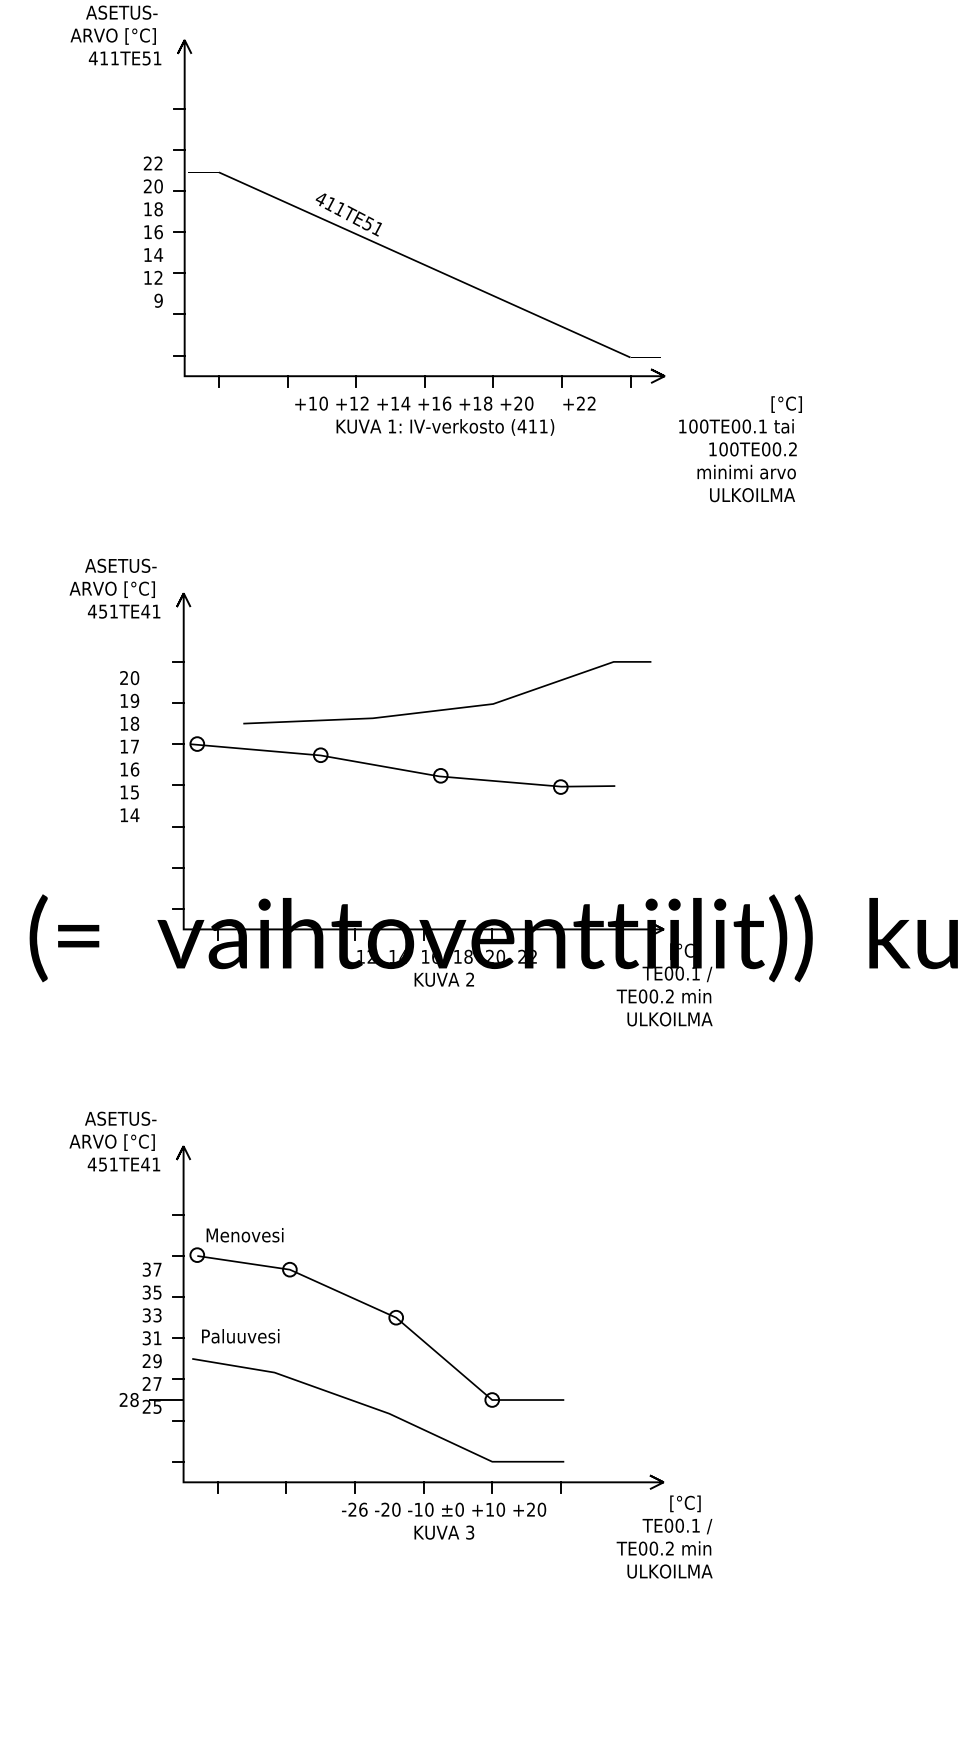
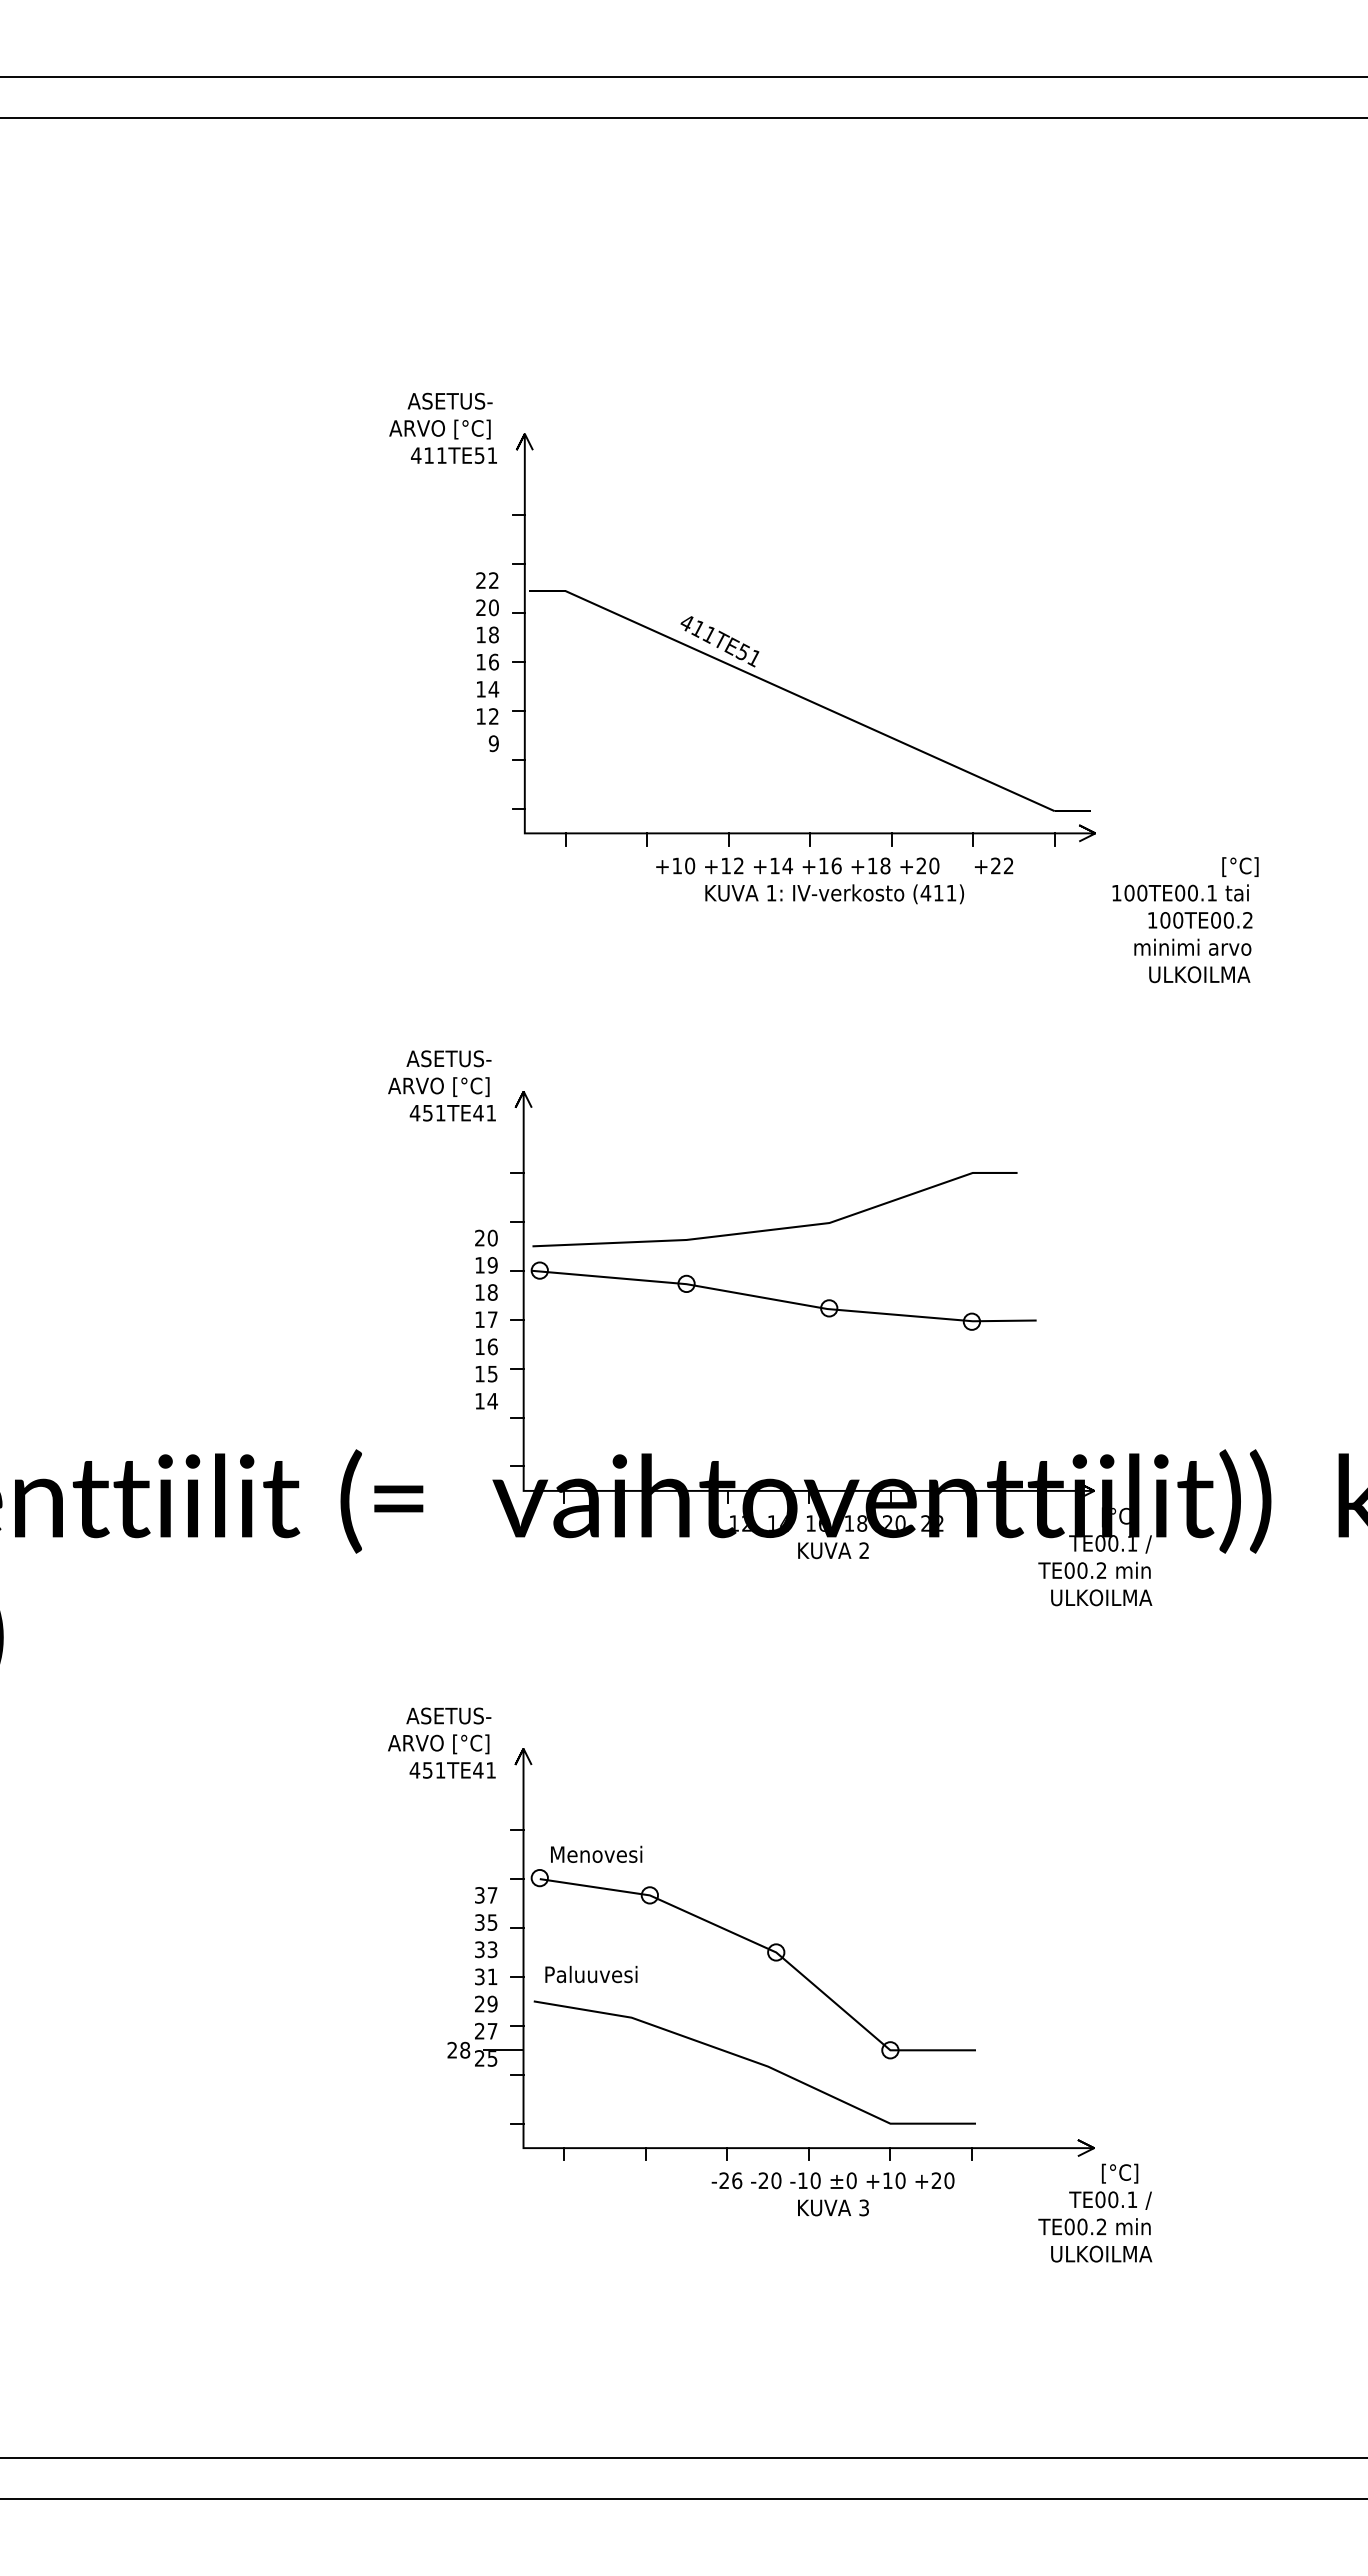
line: (451, 707) -> (780, 1227), moved
text: (129, 746) -> (486, 1319), moved

